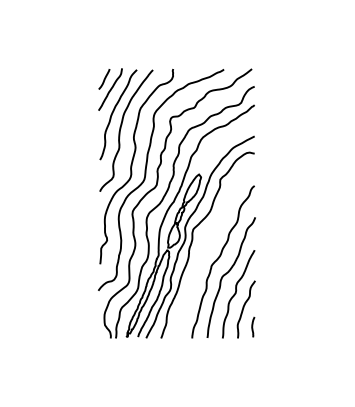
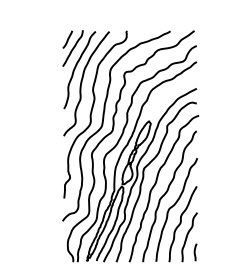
curve: (207, 247) -> (156, 184), added

